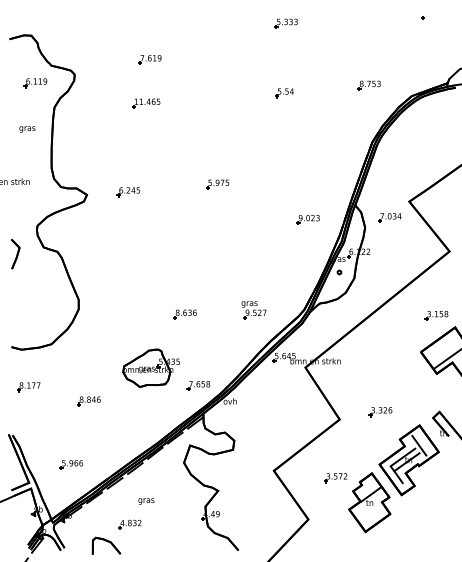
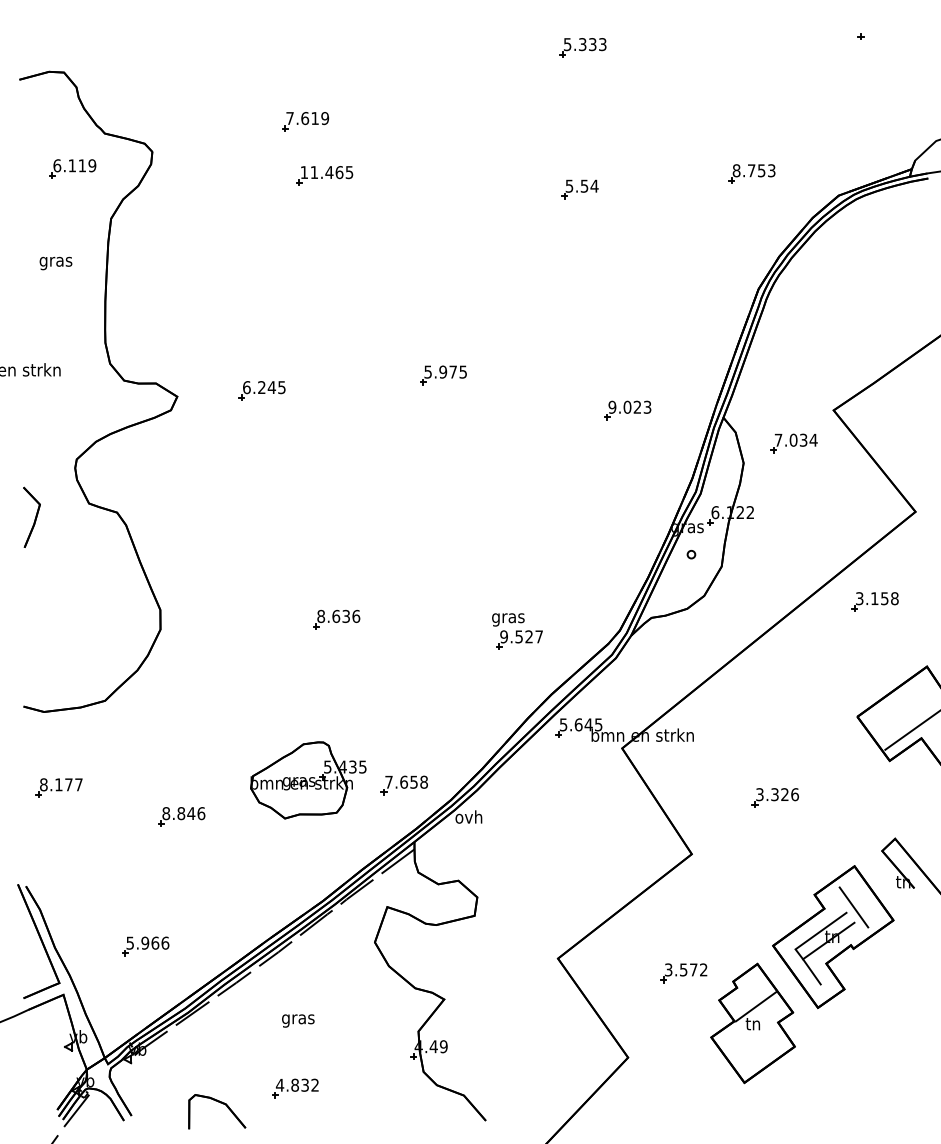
part: (146, 103) -> (324, 175), moved
part: (307, 219) -> (626, 410), moved
part: (184, 314) -> (335, 619), moved
part: (436, 315) -> (874, 601), moved
part: (150, 367) -> (306, 778), moved
part: (380, 412) -> (774, 799), moved
part: (129, 524) -> (294, 1088), moved

